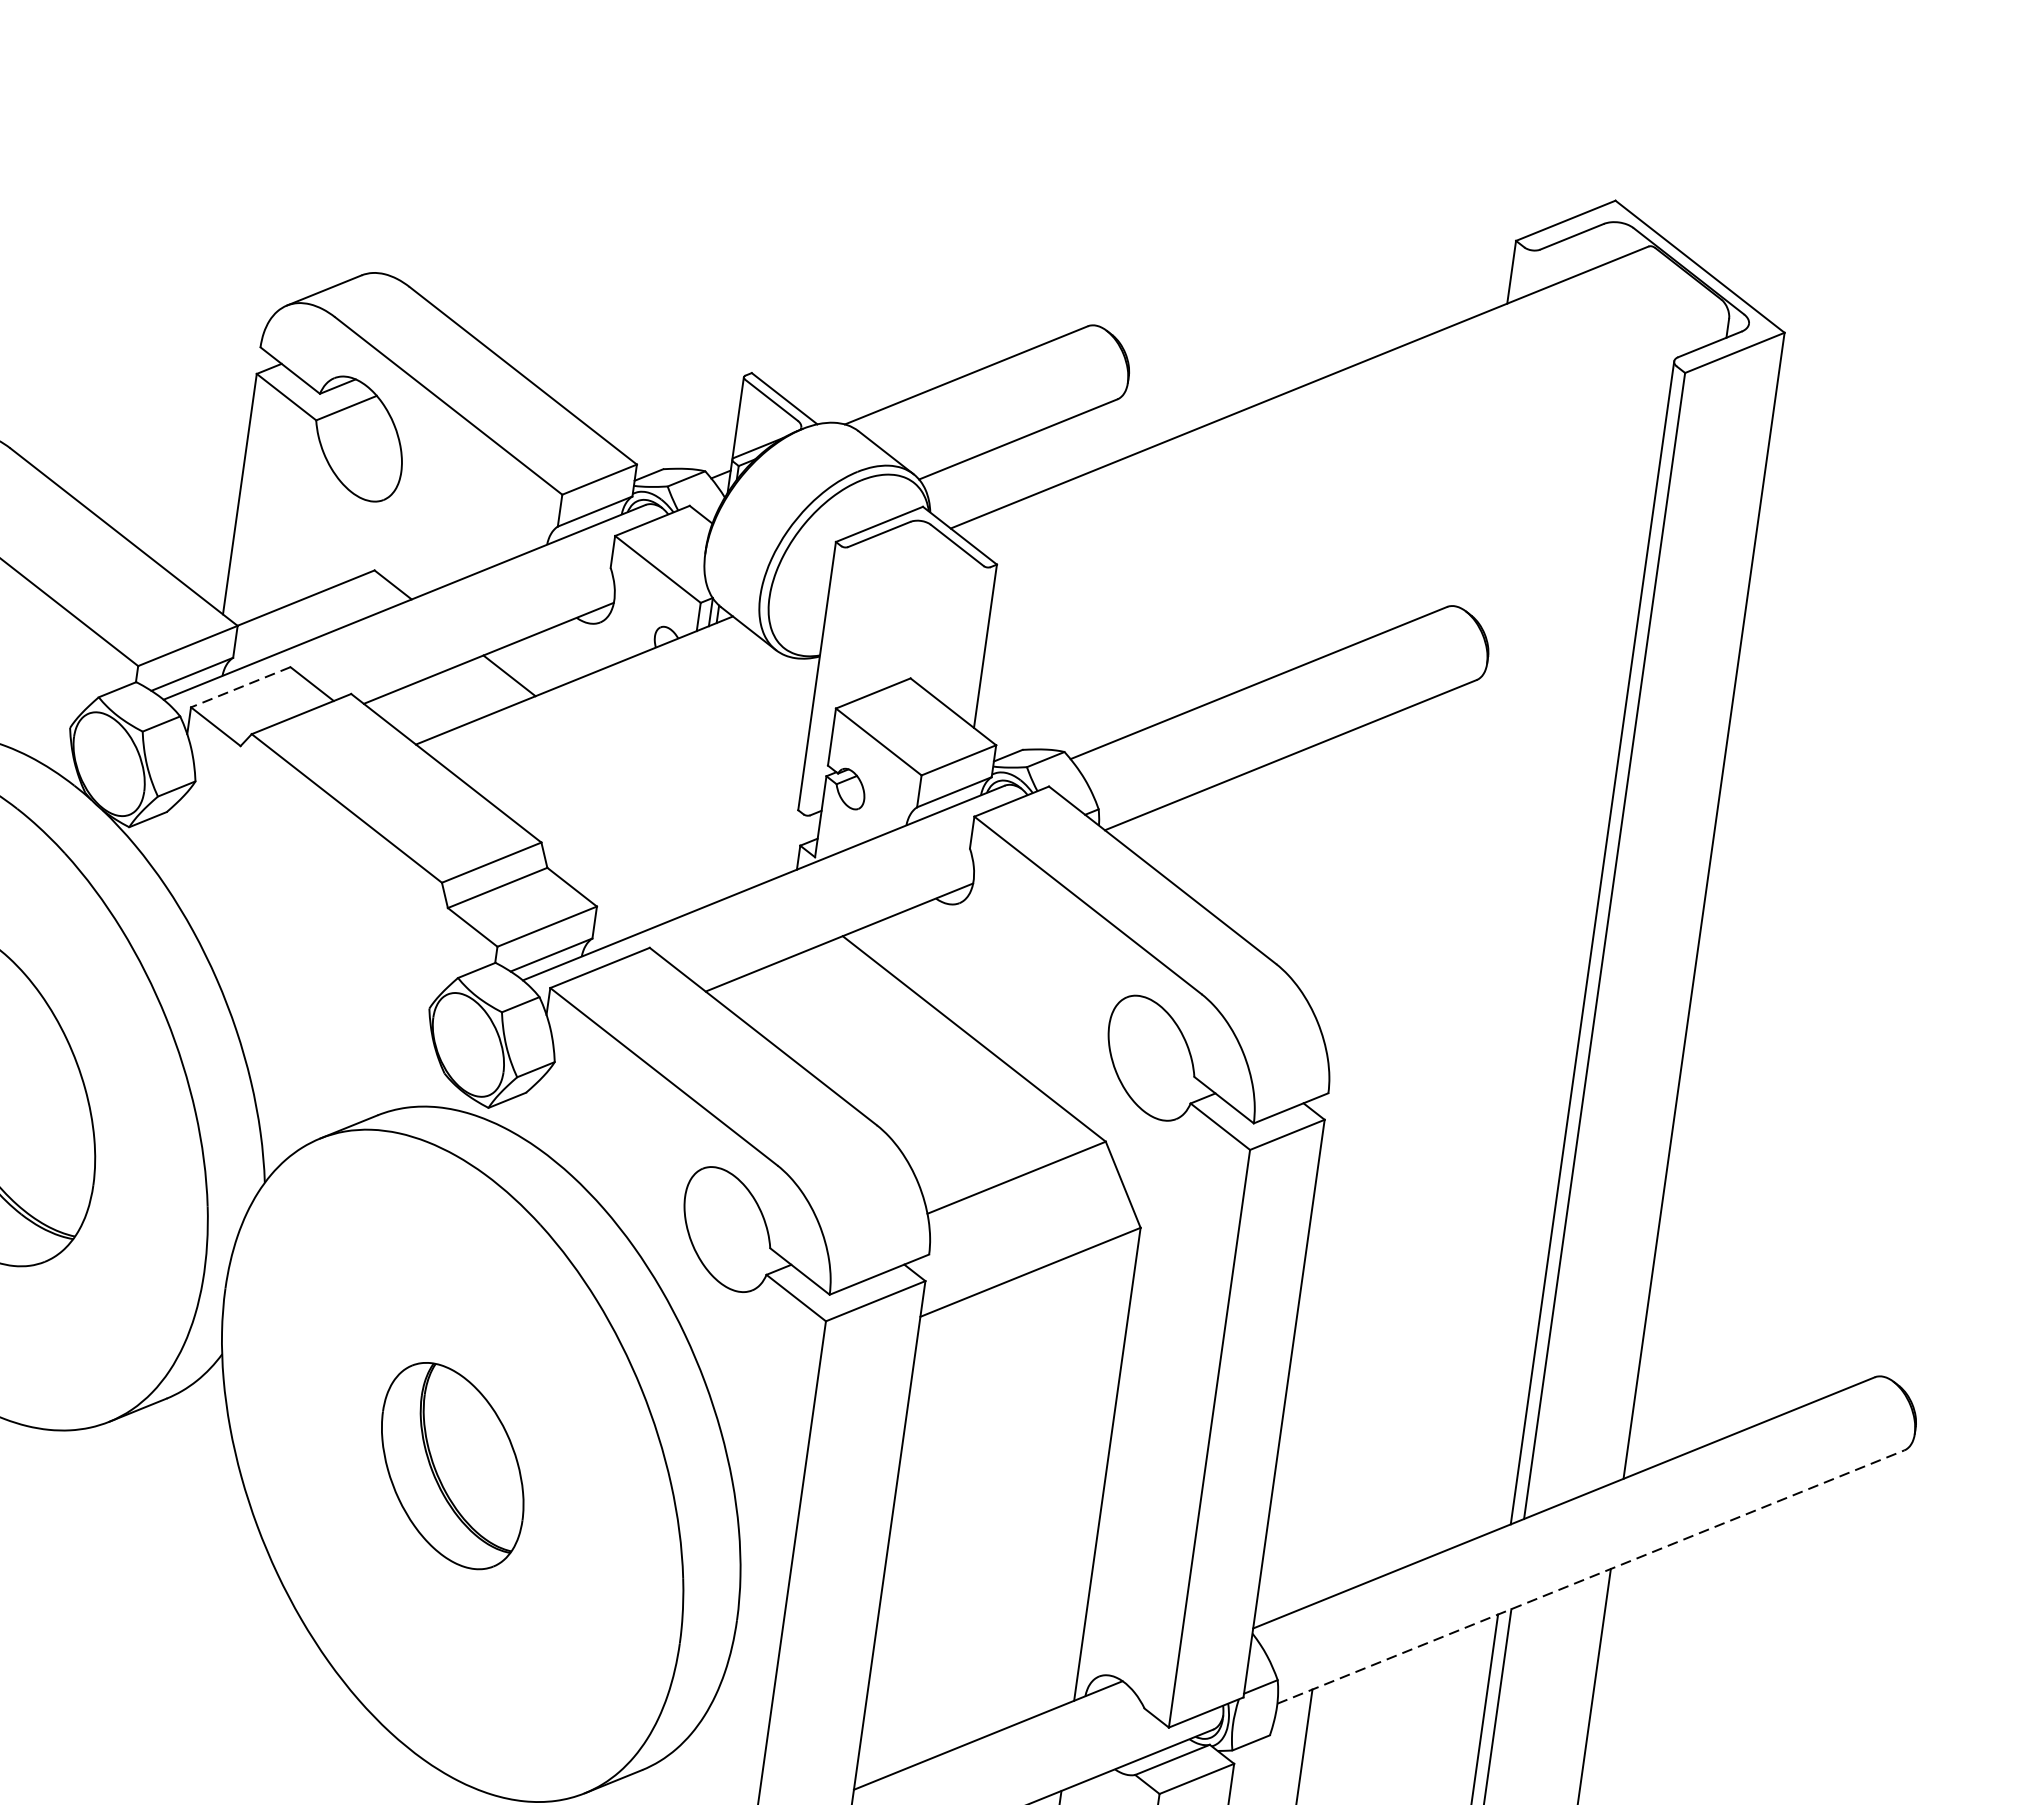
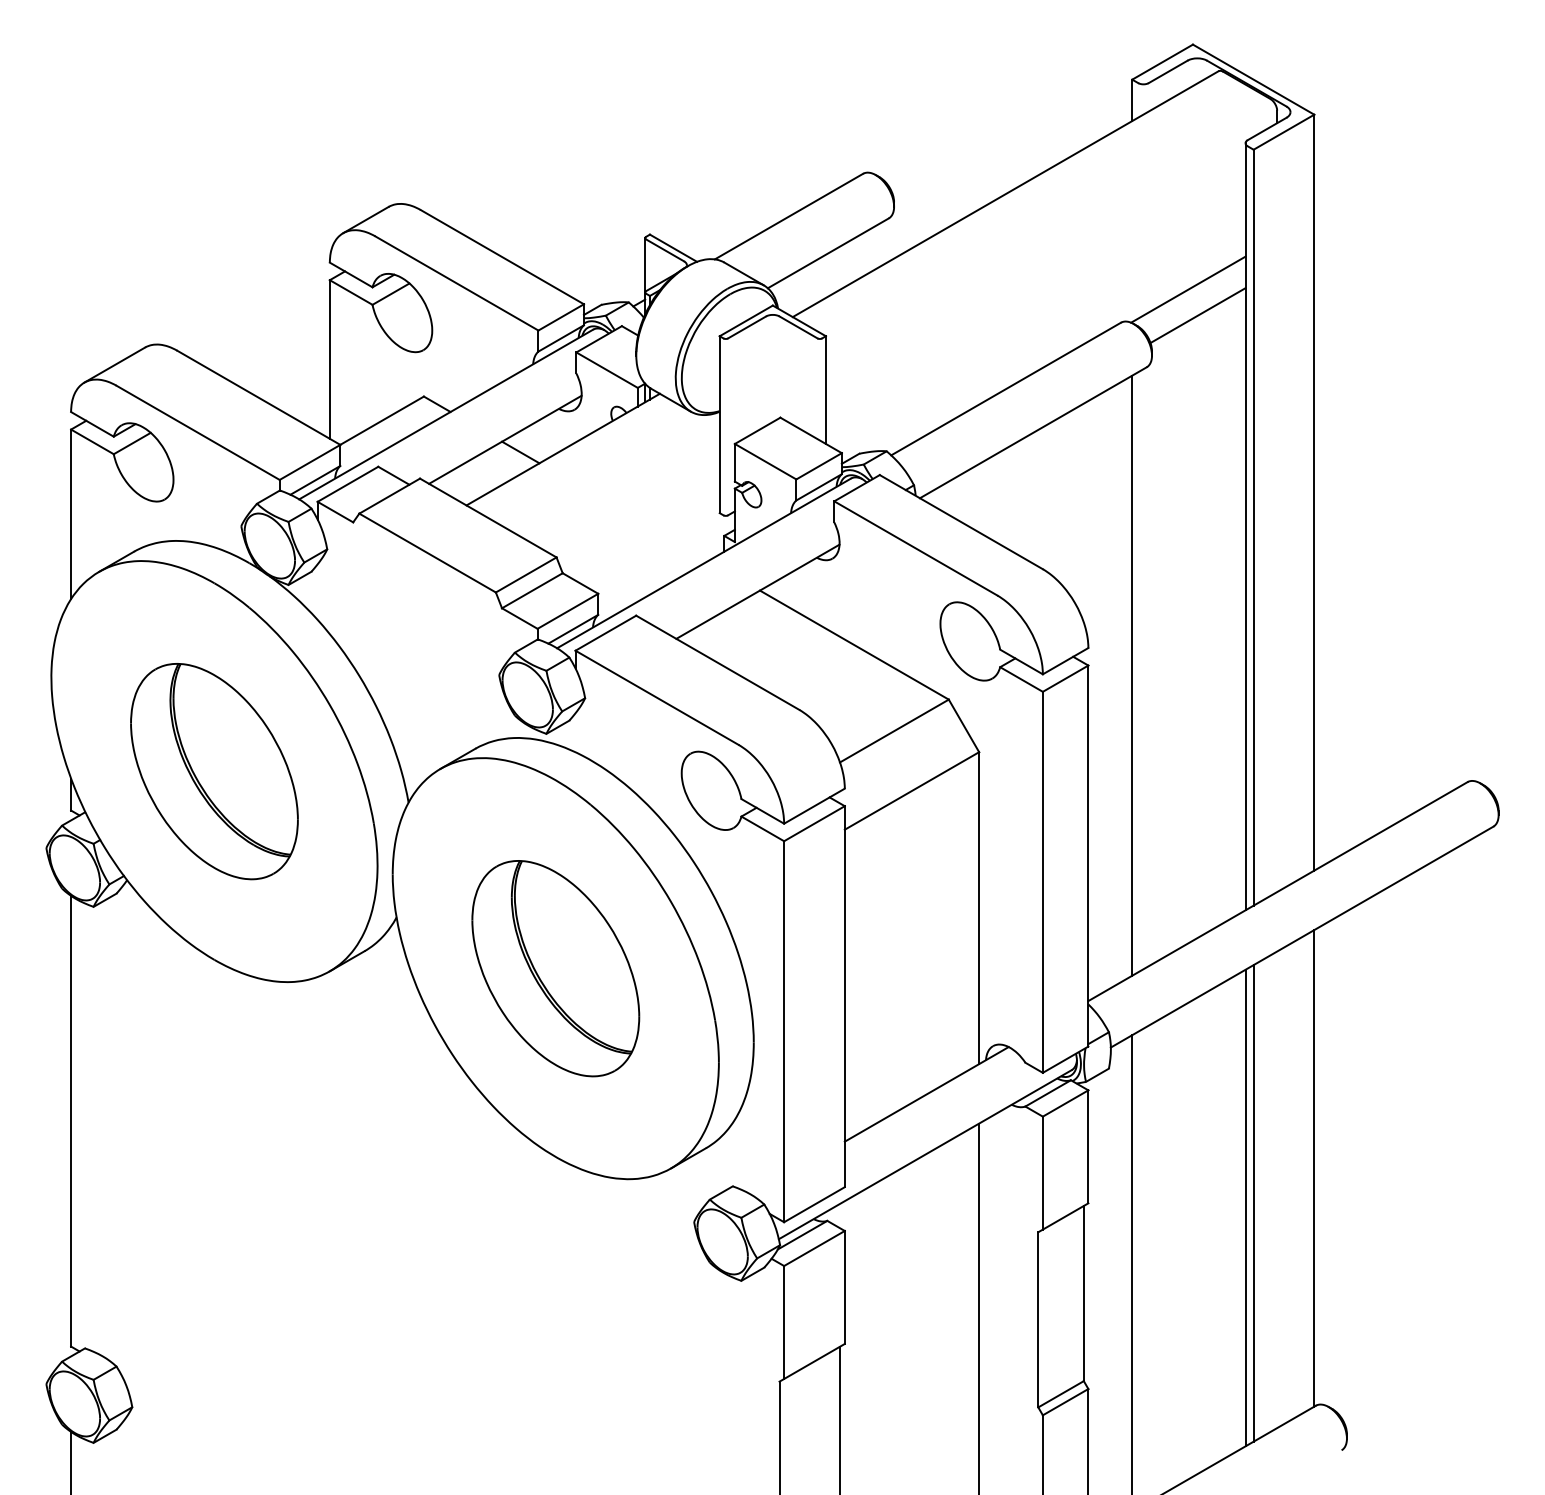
line: (1556, 570) -> (1188, 289), added
line: (1564, 612) -> (1197, 315), added
line: (240, 687) -> (347, 484), dashed -> solid
line: (1389, 1144) -> (1132, 675), added
part: (452, 1465) -> (555, 968), size x1.67
line: (1591, 1577) -> (1302, 937), dashed -> solid

